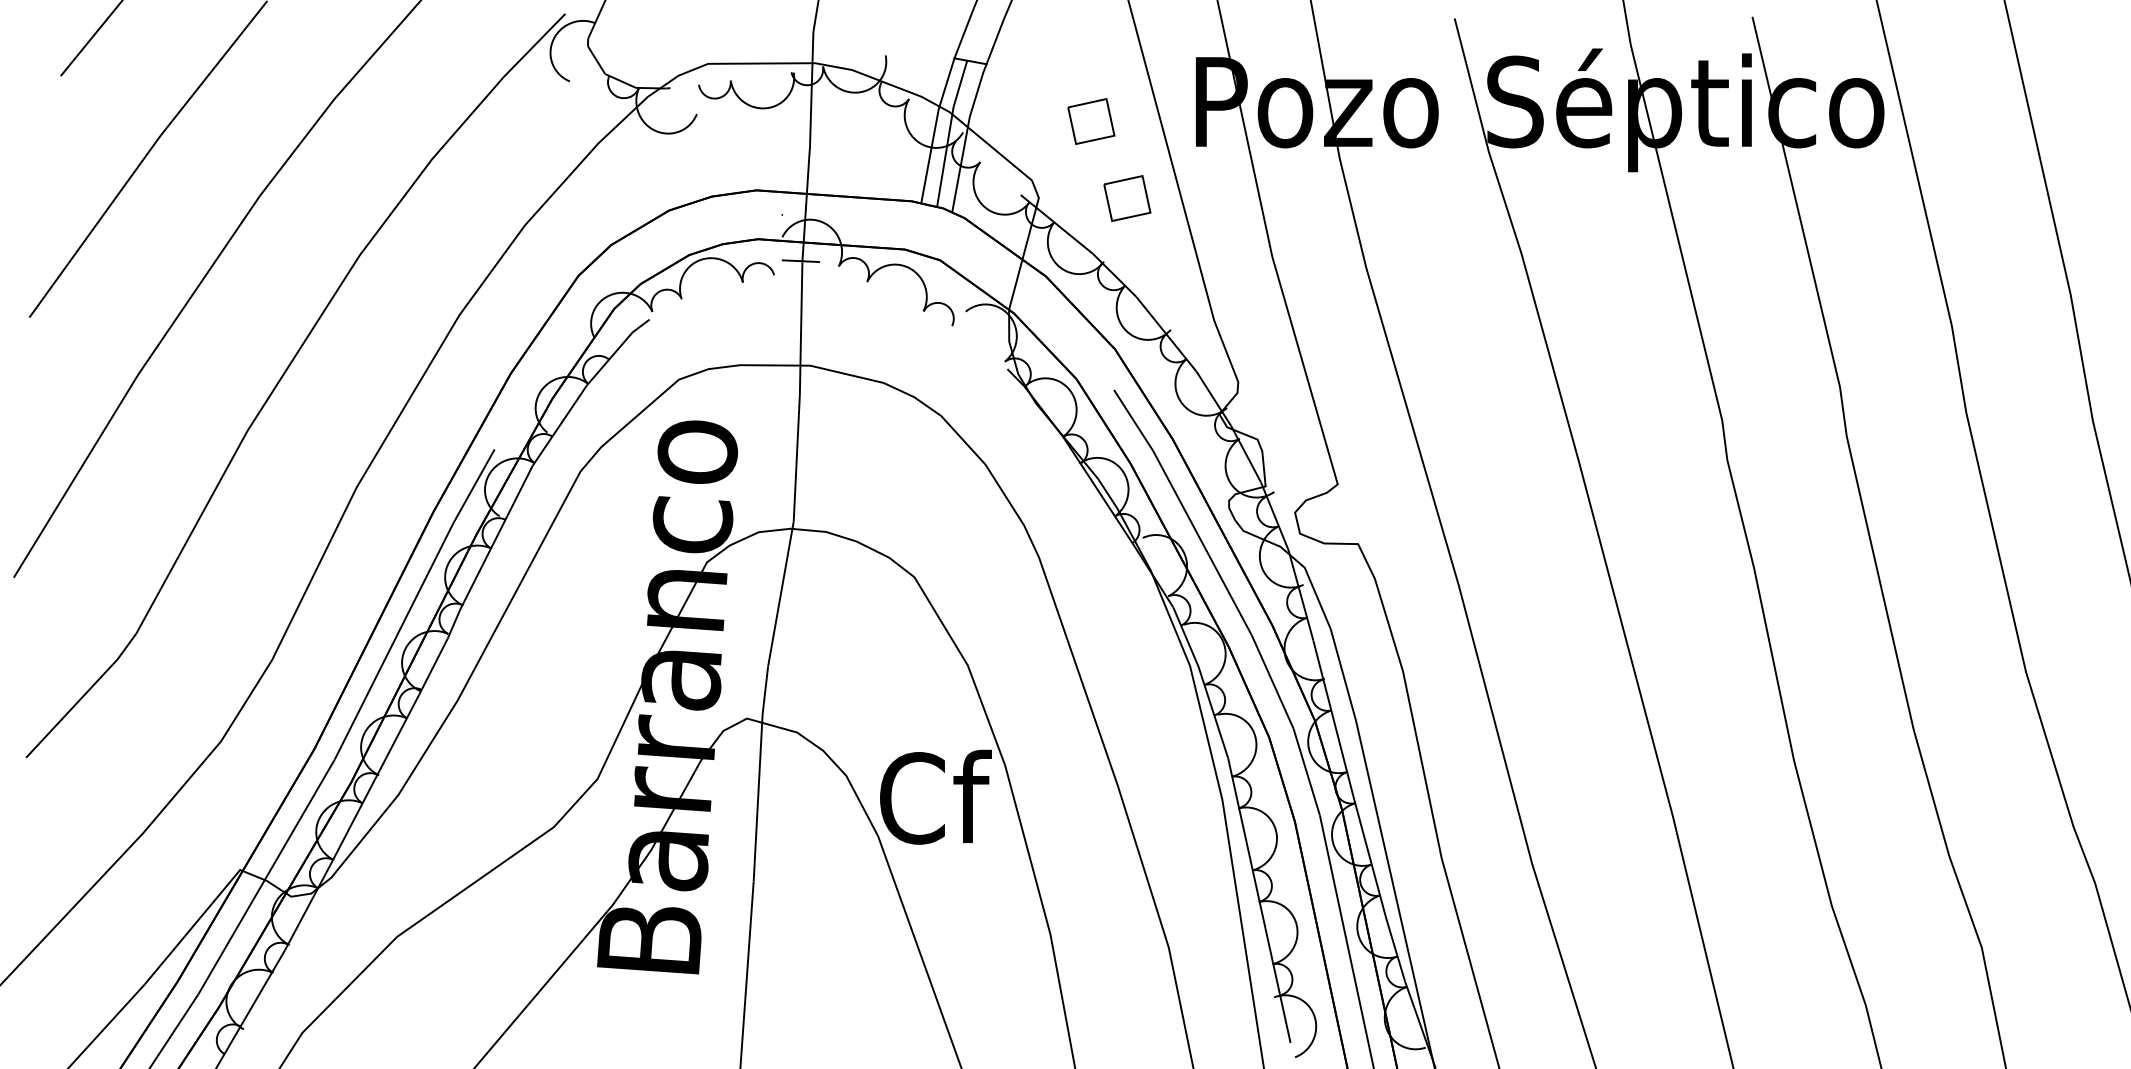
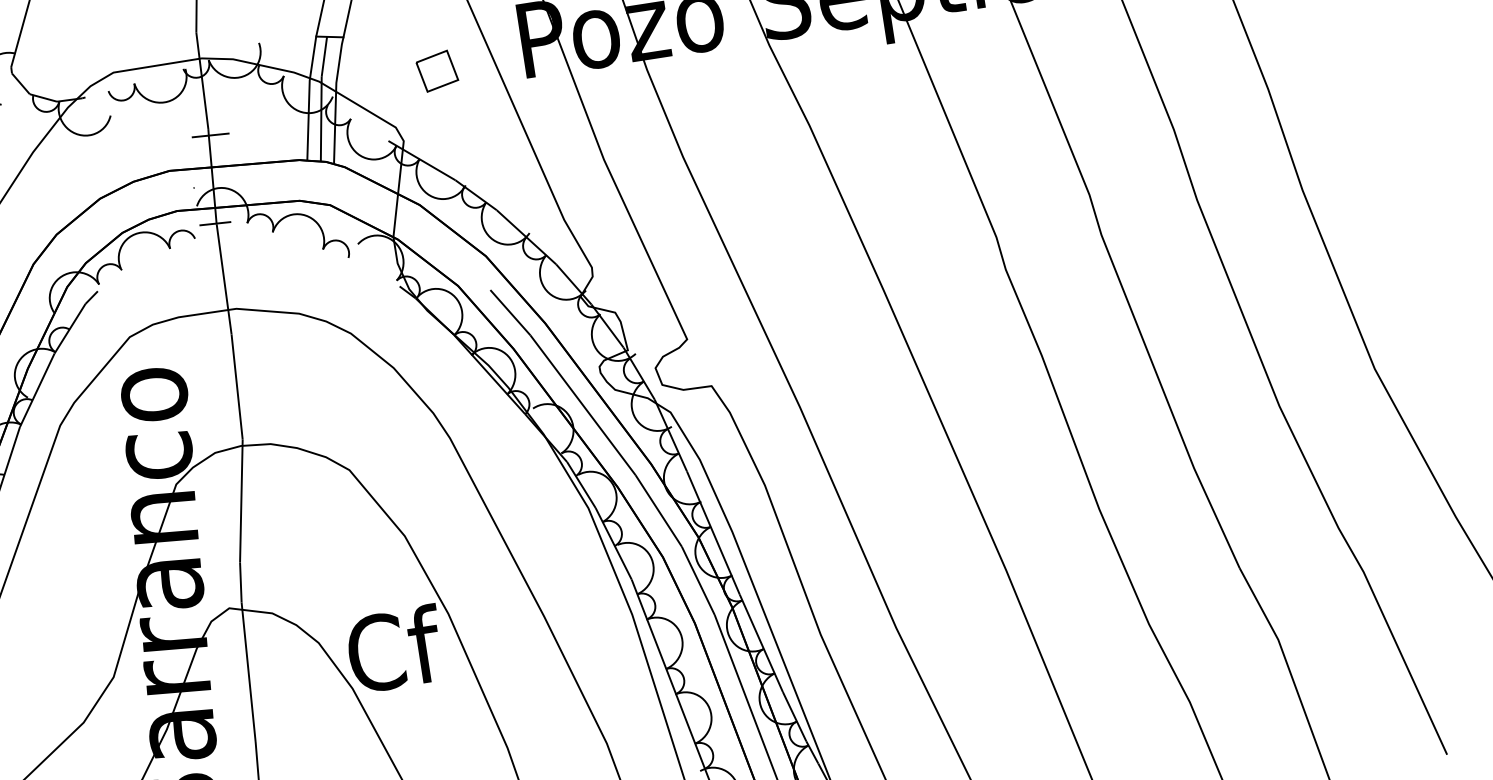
line: (811, 155) -> (210, 135), added
part: (1127, 198) -> (477, 130), removed

